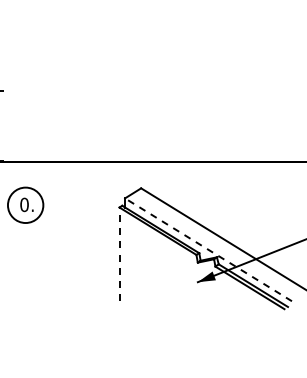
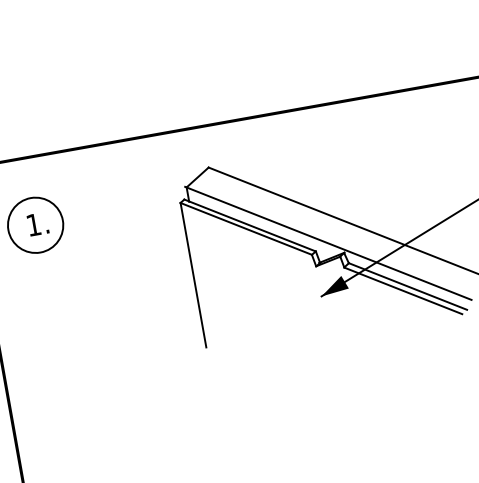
text: (24, 204) -> (33, 224), 0. -> 1.
line: (208, 249) -> (328, 243), dashed -> solid
line: (119, 254) -> (193, 275), dashed -> solid

